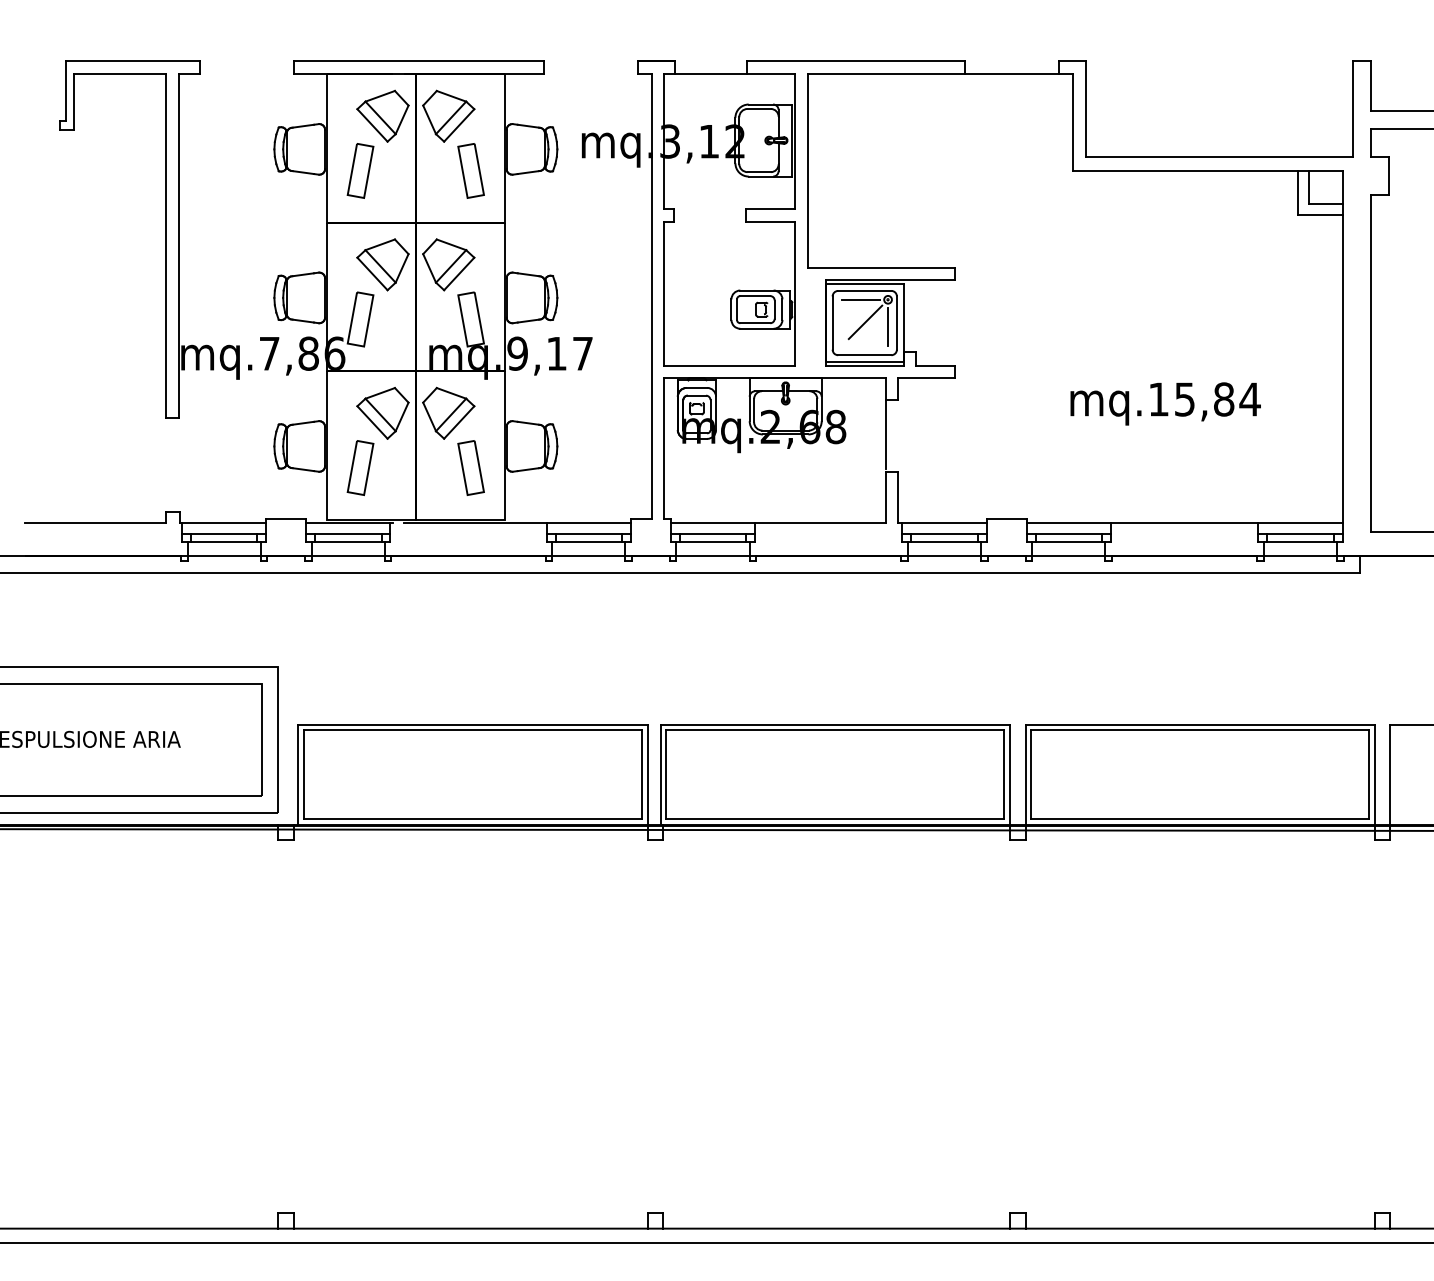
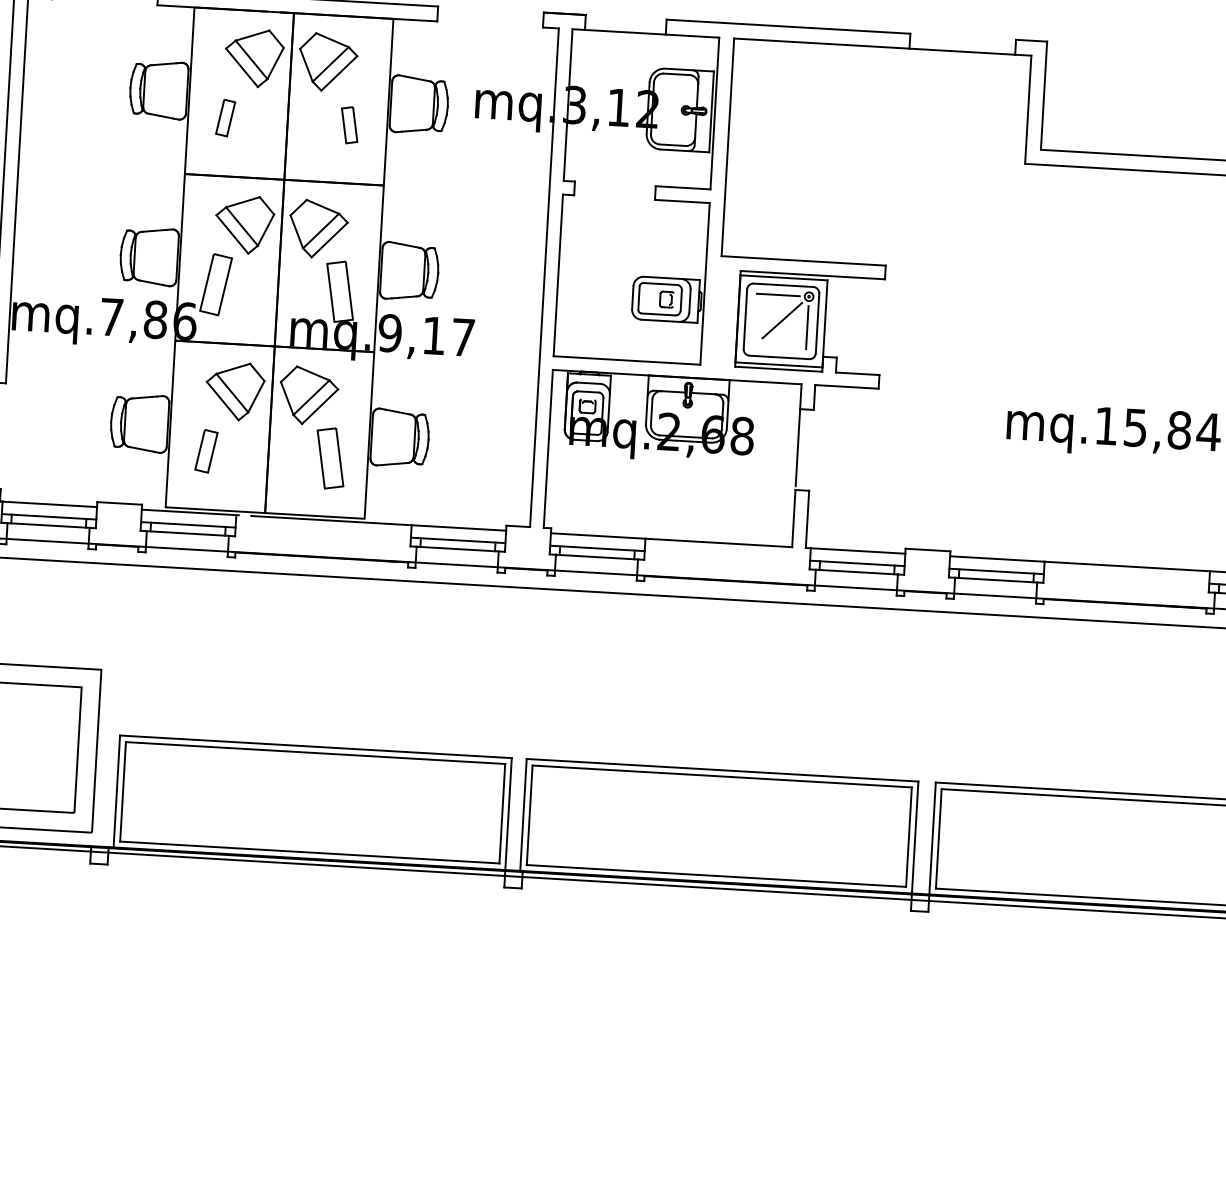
part: (360, 170) -> (225, 117), size x0.6
part: (470, 170) -> (349, 124), size x0.6
part: (360, 467) -> (206, 450), size x0.7

